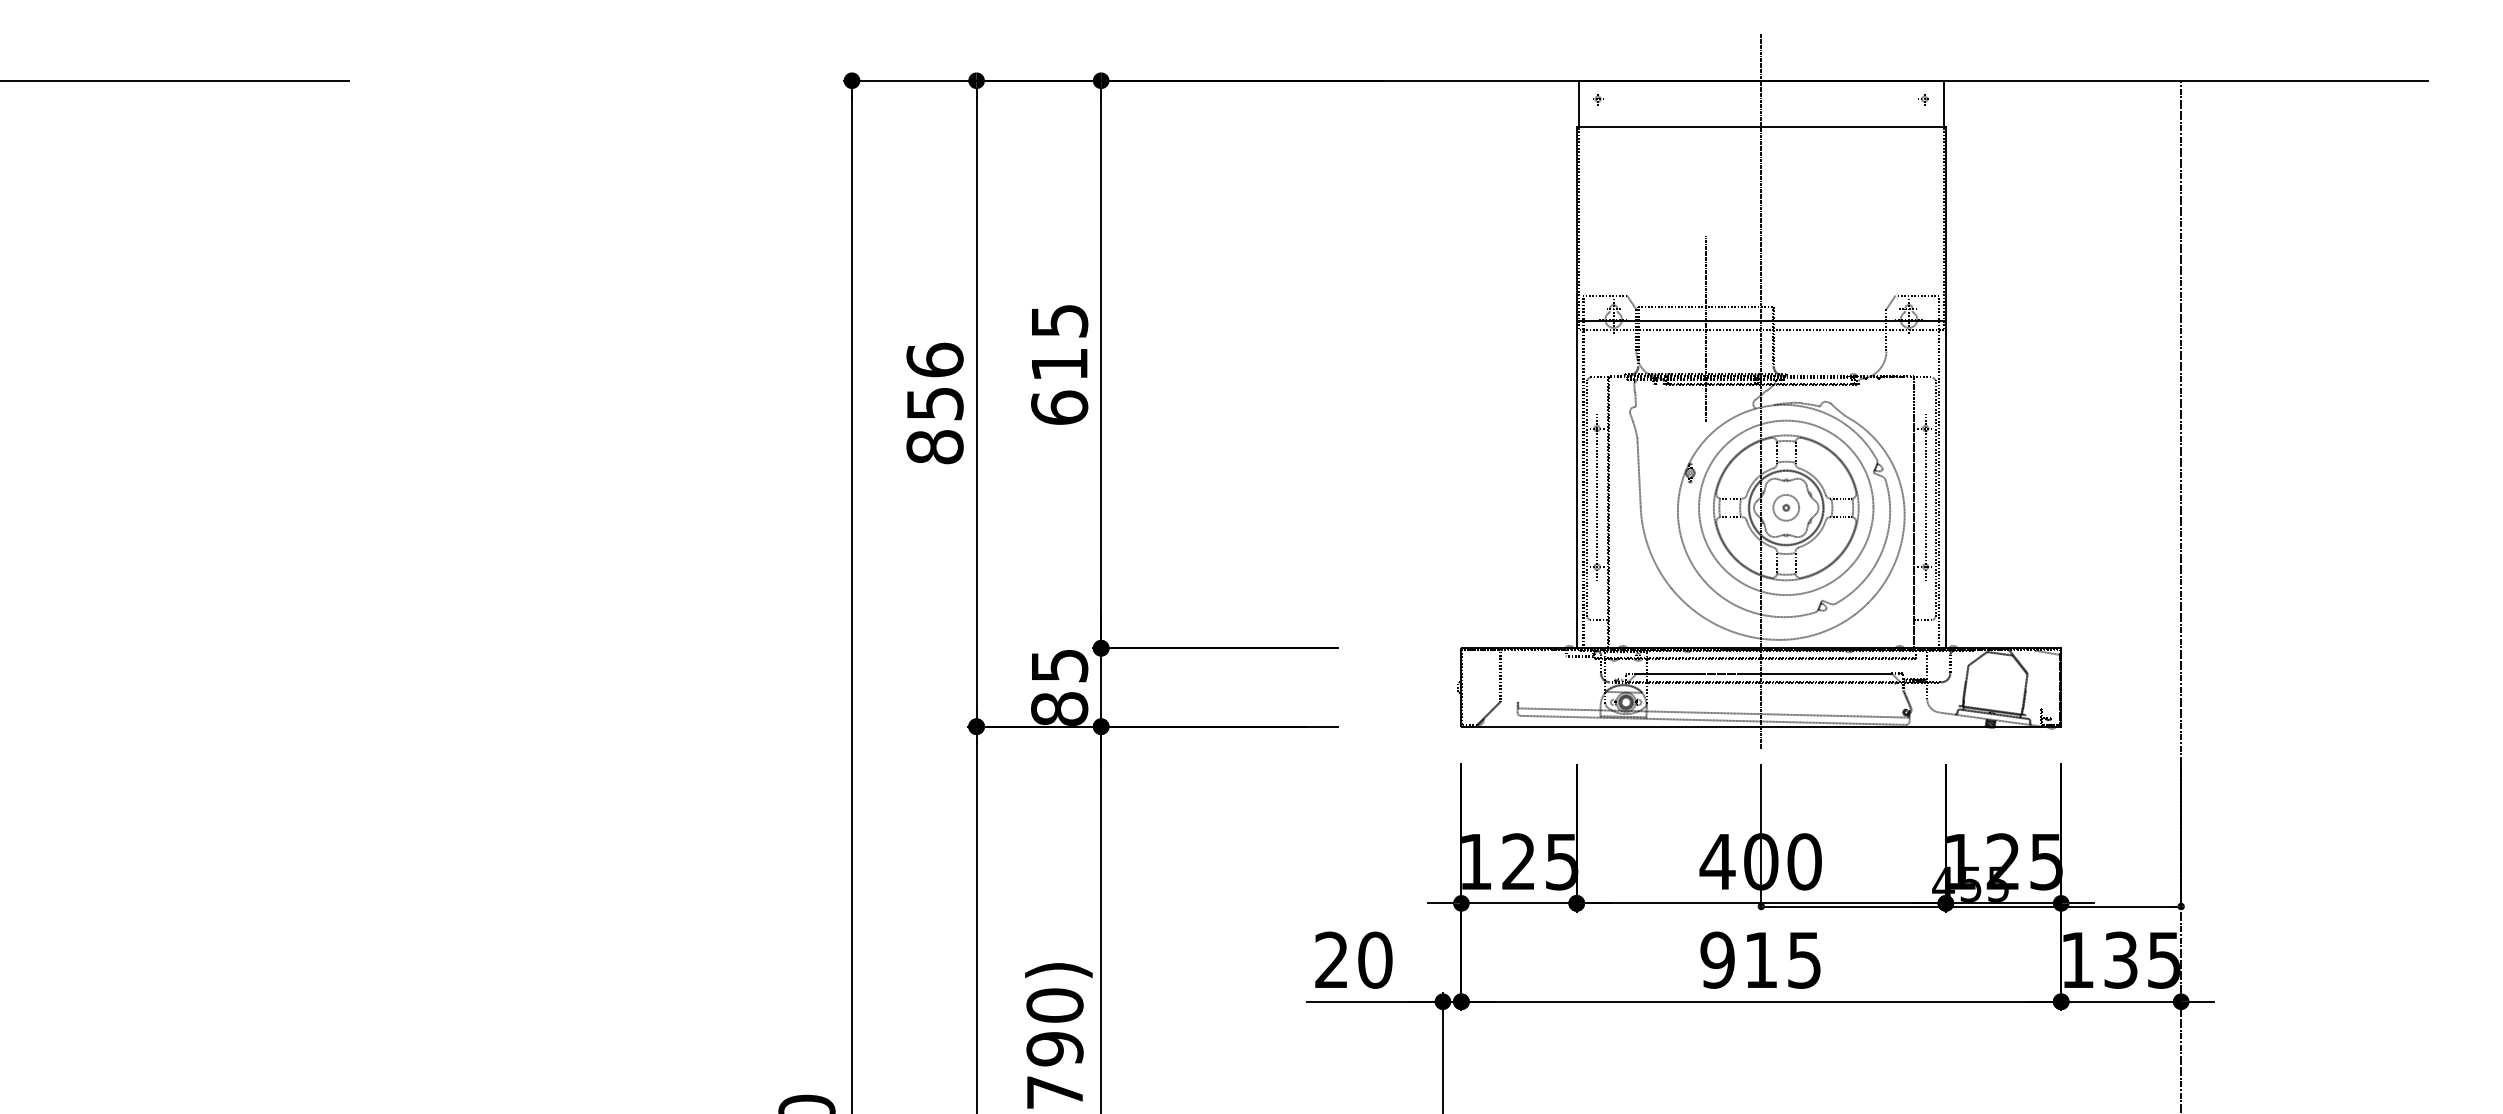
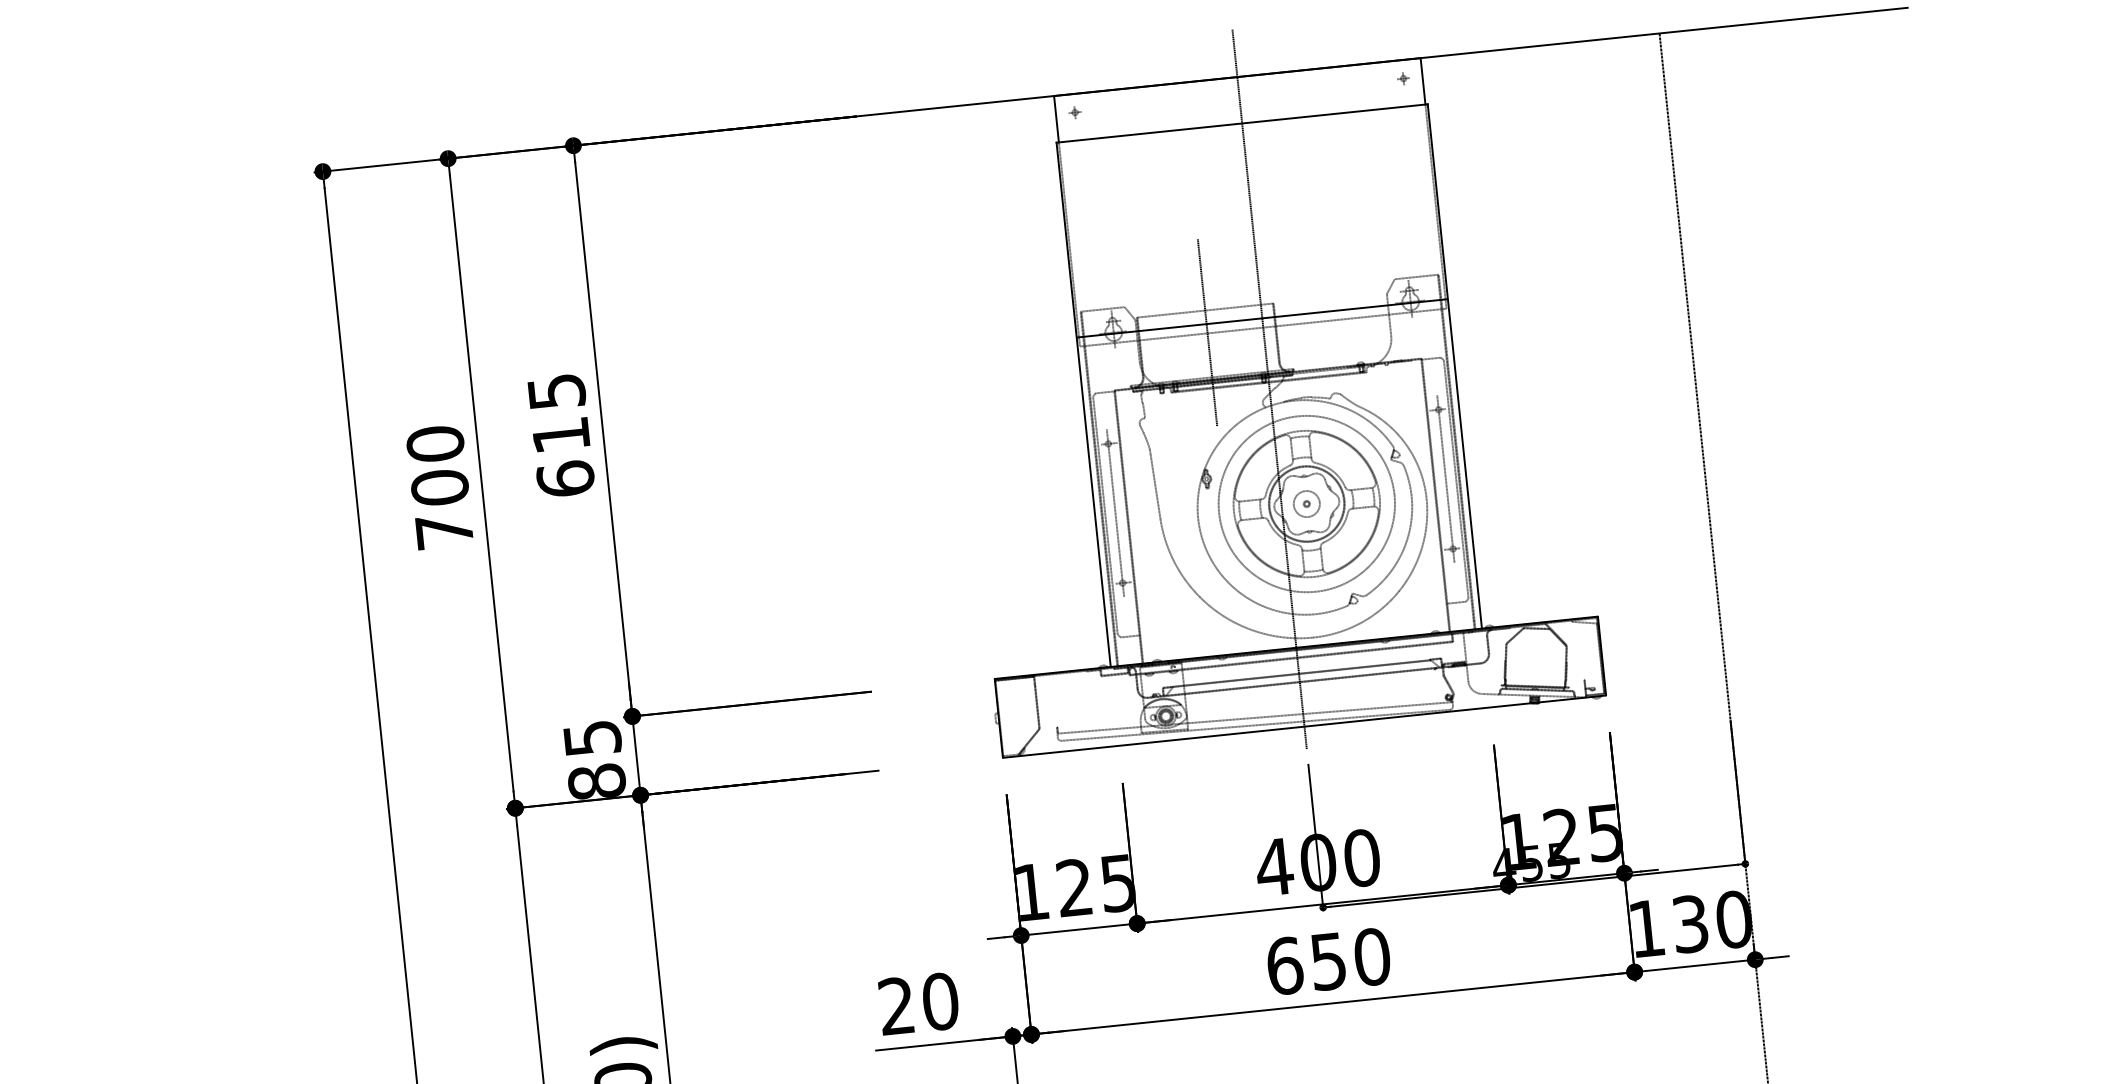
text: (934, 403) -> (439, 487), 856 -> 700
text: (1760, 959) -> (1327, 960), 915 -> 650
text: (2164, 959) -> (1734, 918), 135 -> 130

